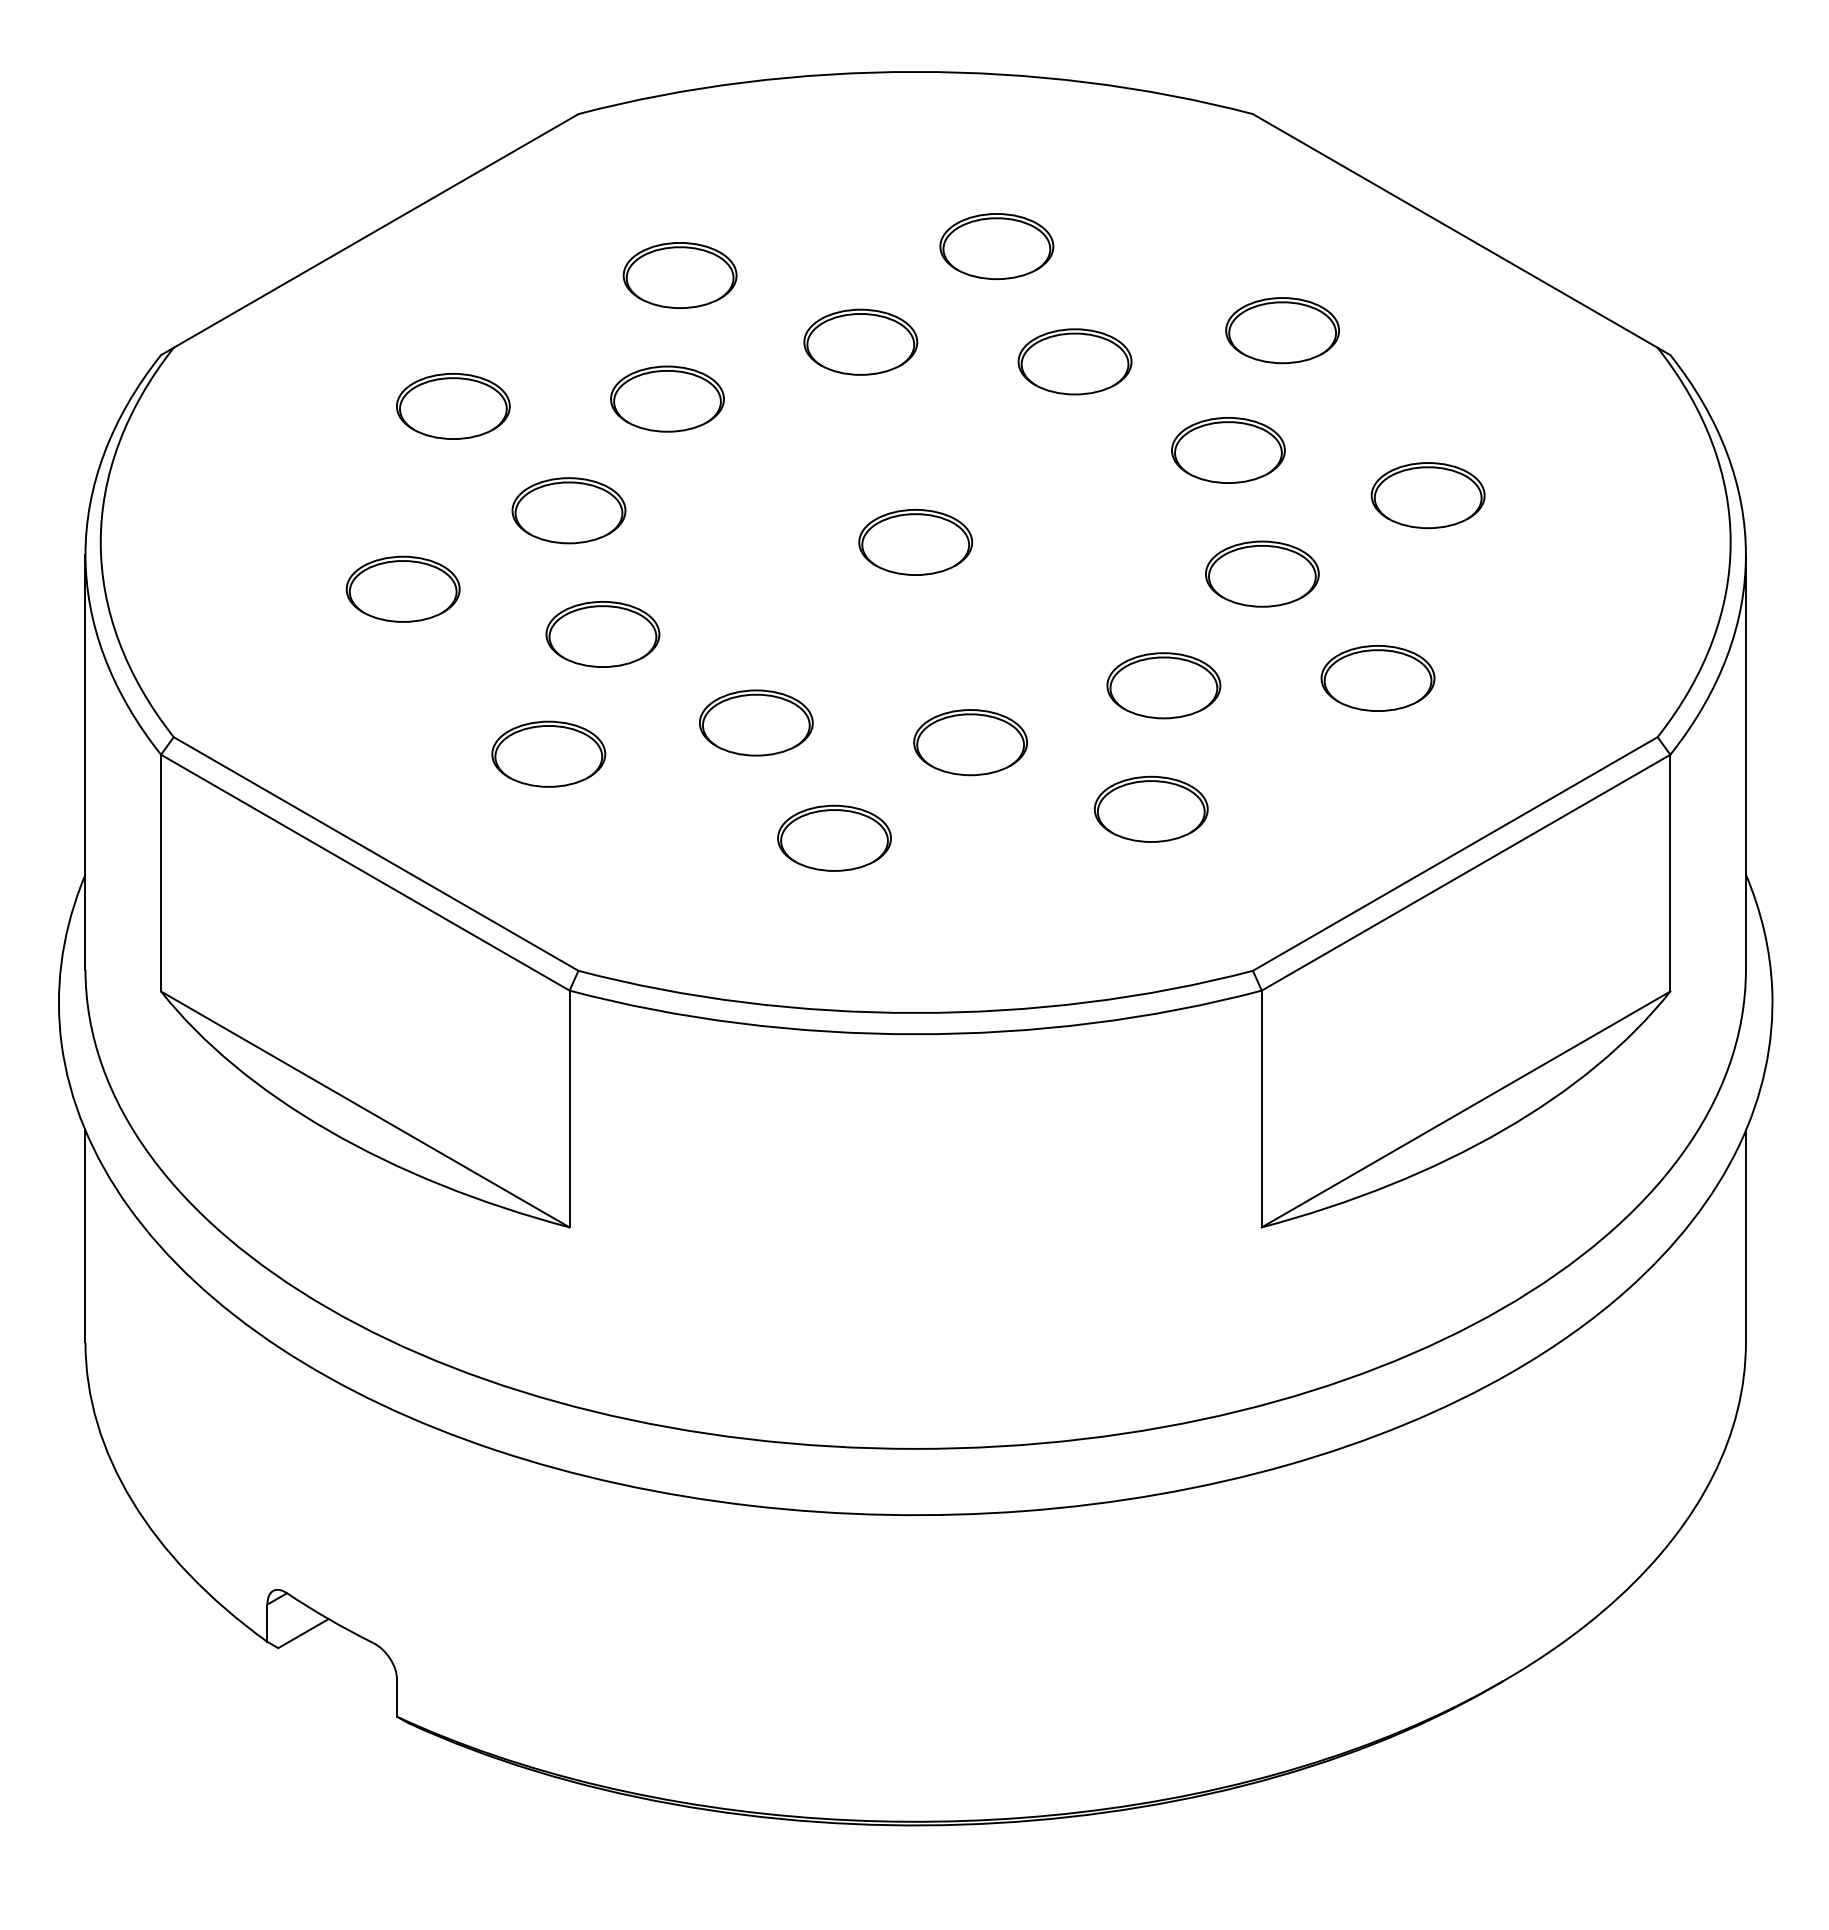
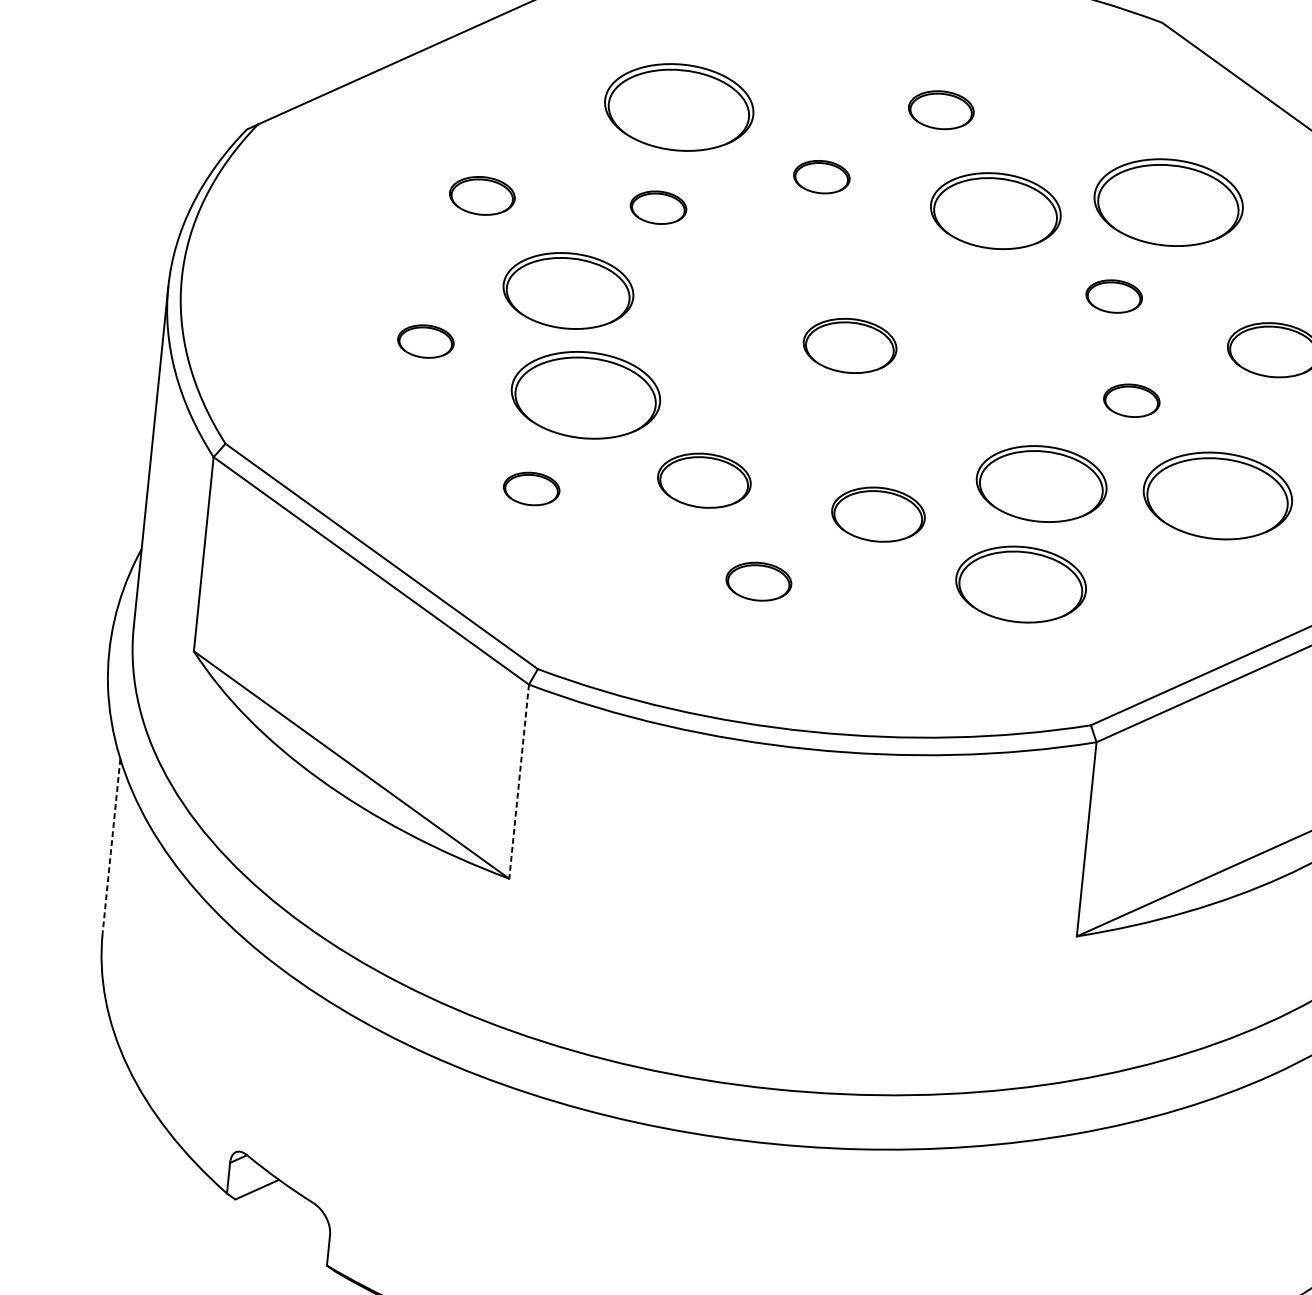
part: (996, 246) -> (941, 110), size x0.7
part: (679, 275) -> (678, 107), size x1.6
part: (1282, 330) -> (1168, 202), size x1.6
part: (860, 341) -> (821, 176), size x0.6
part: (1074, 361) -> (995, 210), size x1.4
part: (667, 398) -> (658, 207), size x0.6
part: (453, 406) -> (482, 195), size x0.7
part: (1228, 450) -> (1114, 296), size x0.6
part: (568, 510) -> (568, 290), size x1.4
part: (1262, 573) -> (1131, 400), size x0.6
part: (402, 588) -> (425, 340), size x0.6
part: (602, 634) -> (585, 395), size x1.6
part: (1377, 678) -> (1217, 495), size x1.6
part: (1163, 685) -> (1041, 483), size x1.4
part: (548, 753) -> (531, 488), size x0.6
part: (1150, 808) -> (1020, 583), size x1.4
part: (834, 837) -> (758, 581), size x0.7
line: (569, 1109) -> (518, 782), solid -> dashed
line: (85, 1236) -> (111, 845), solid -> dashed

